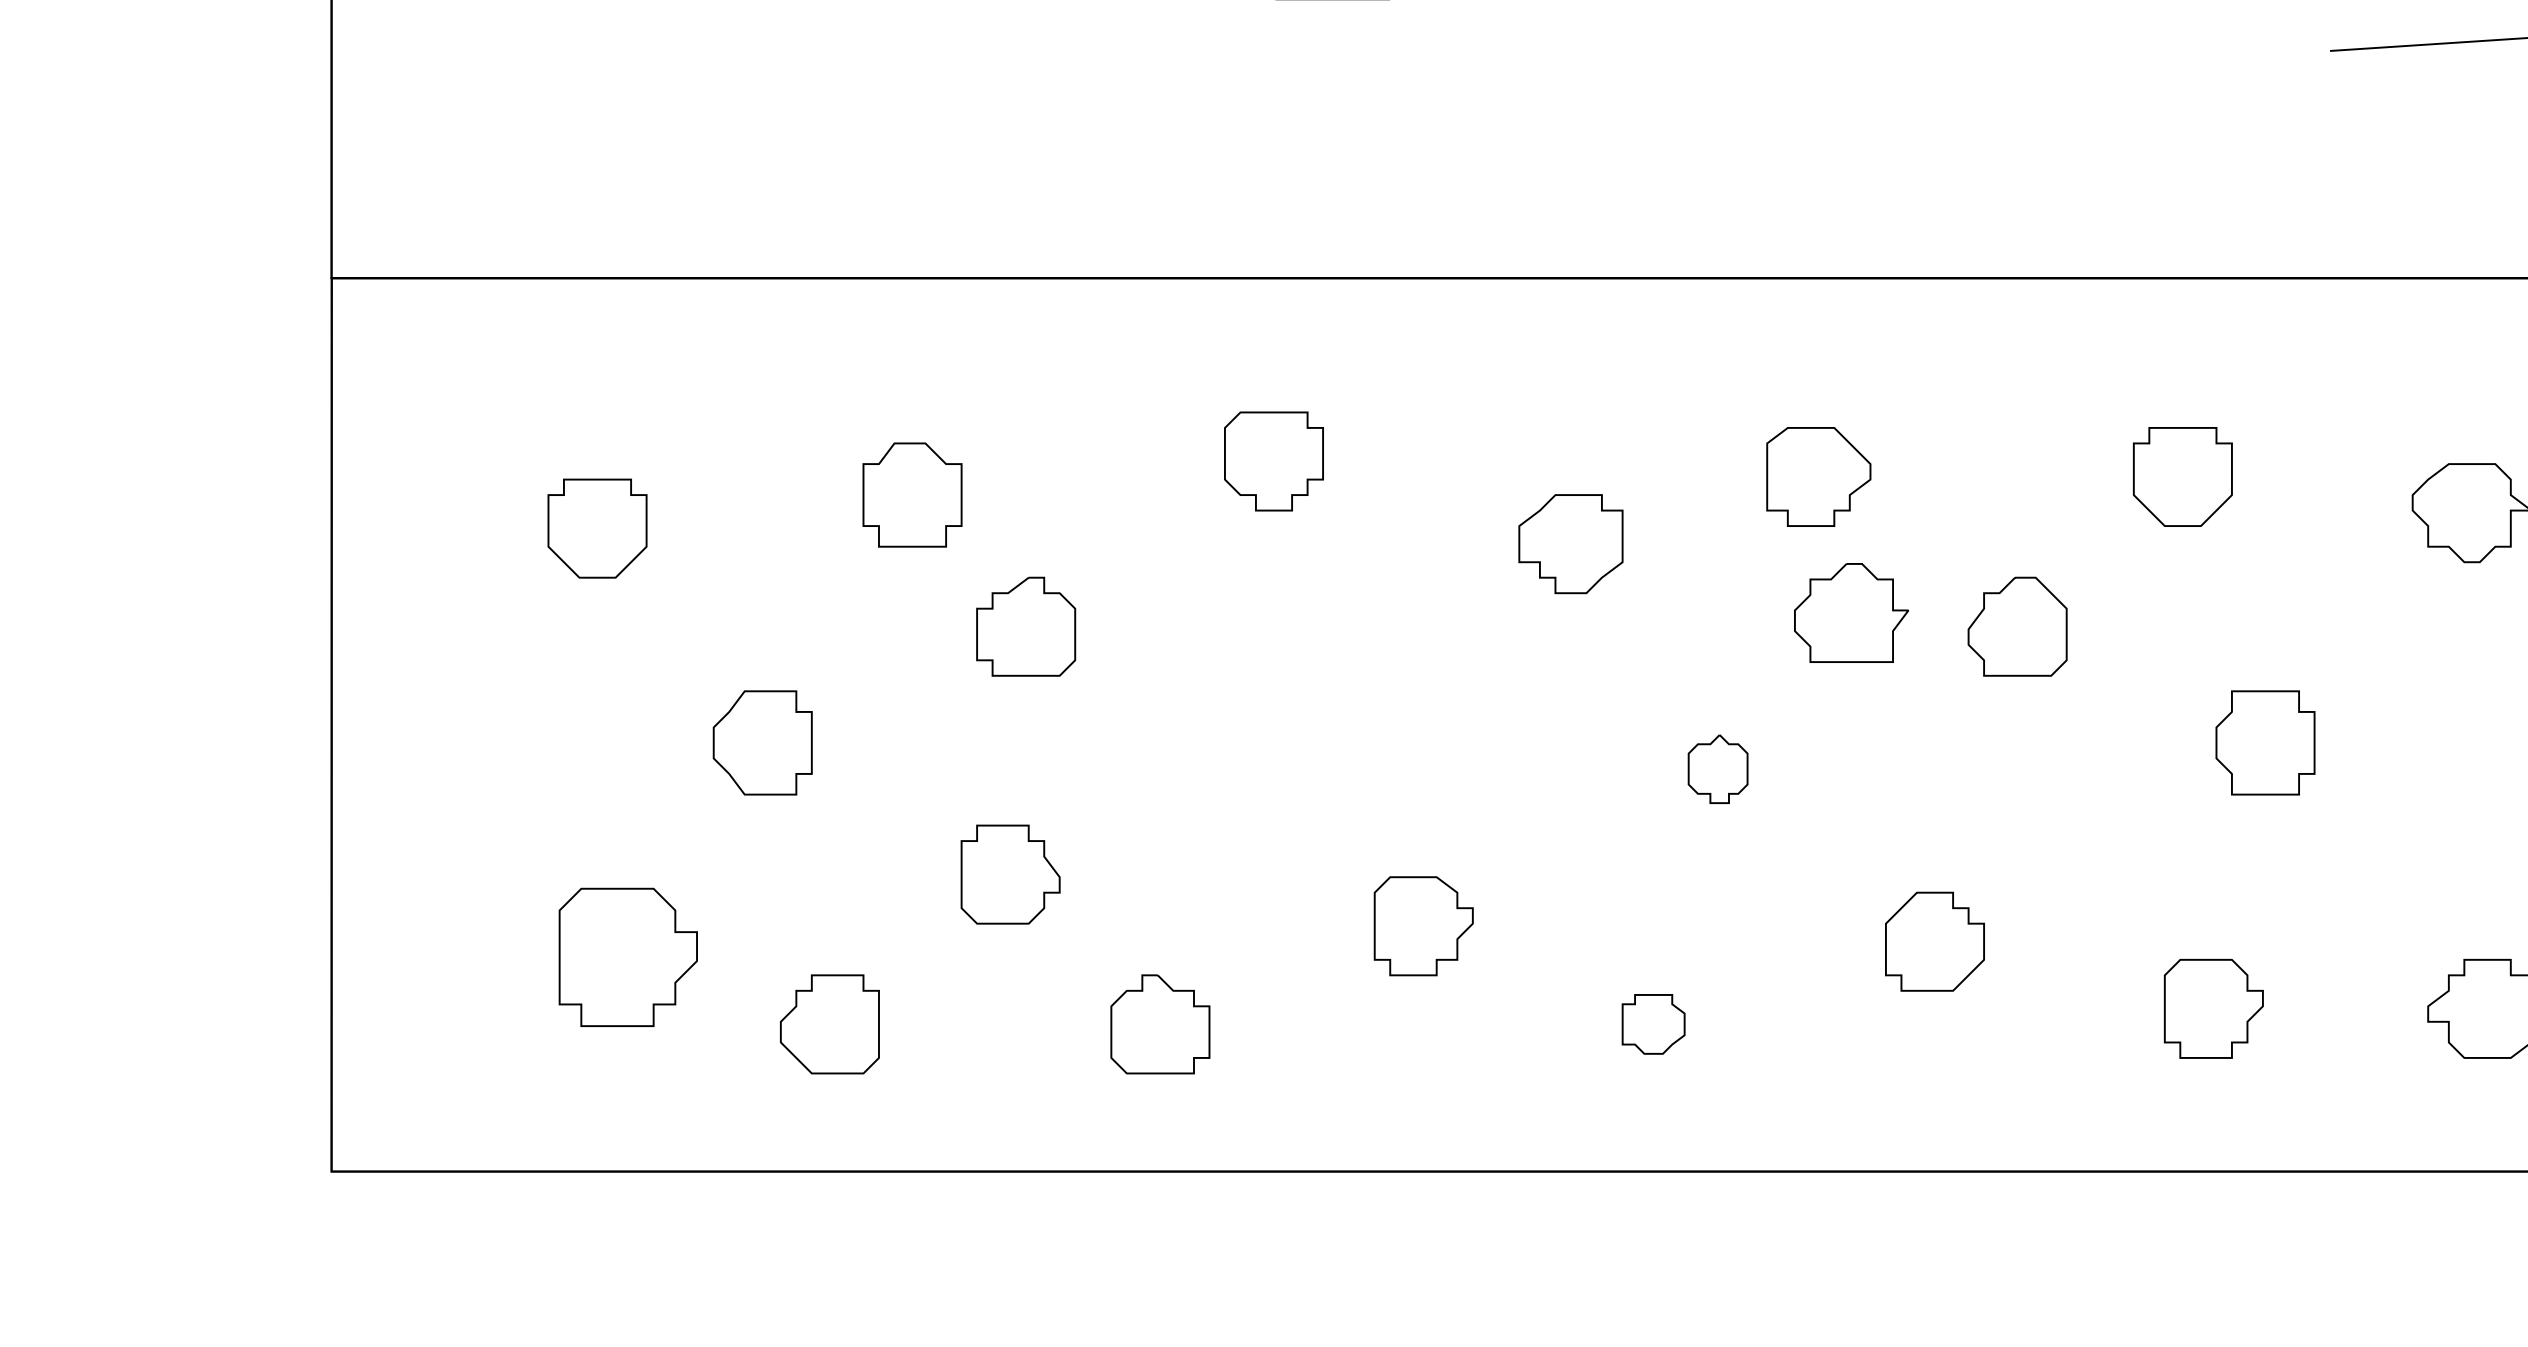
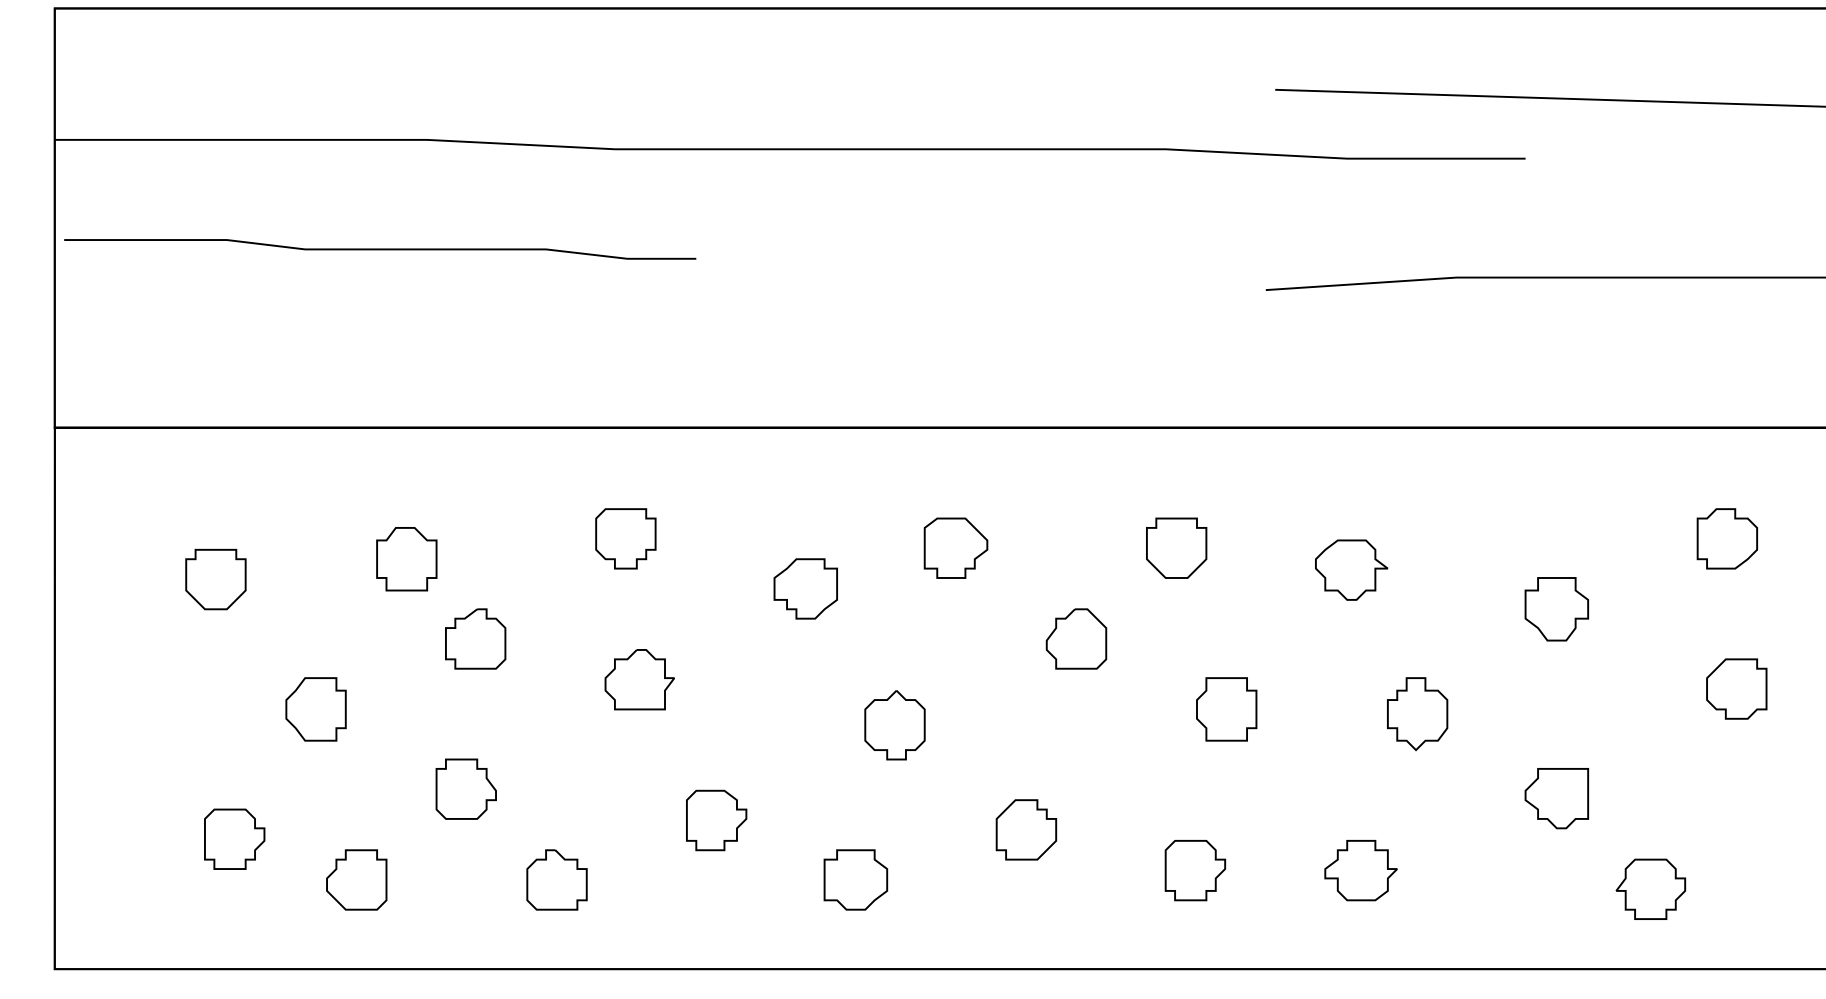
part: (1850, 612) -> (639, 679), moved
part: (1717, 769) -> (894, 725), size x1.67
part: (628, 955) -> (234, 838), size x0.71
part: (1652, 1023) -> (855, 879), size x1.67

